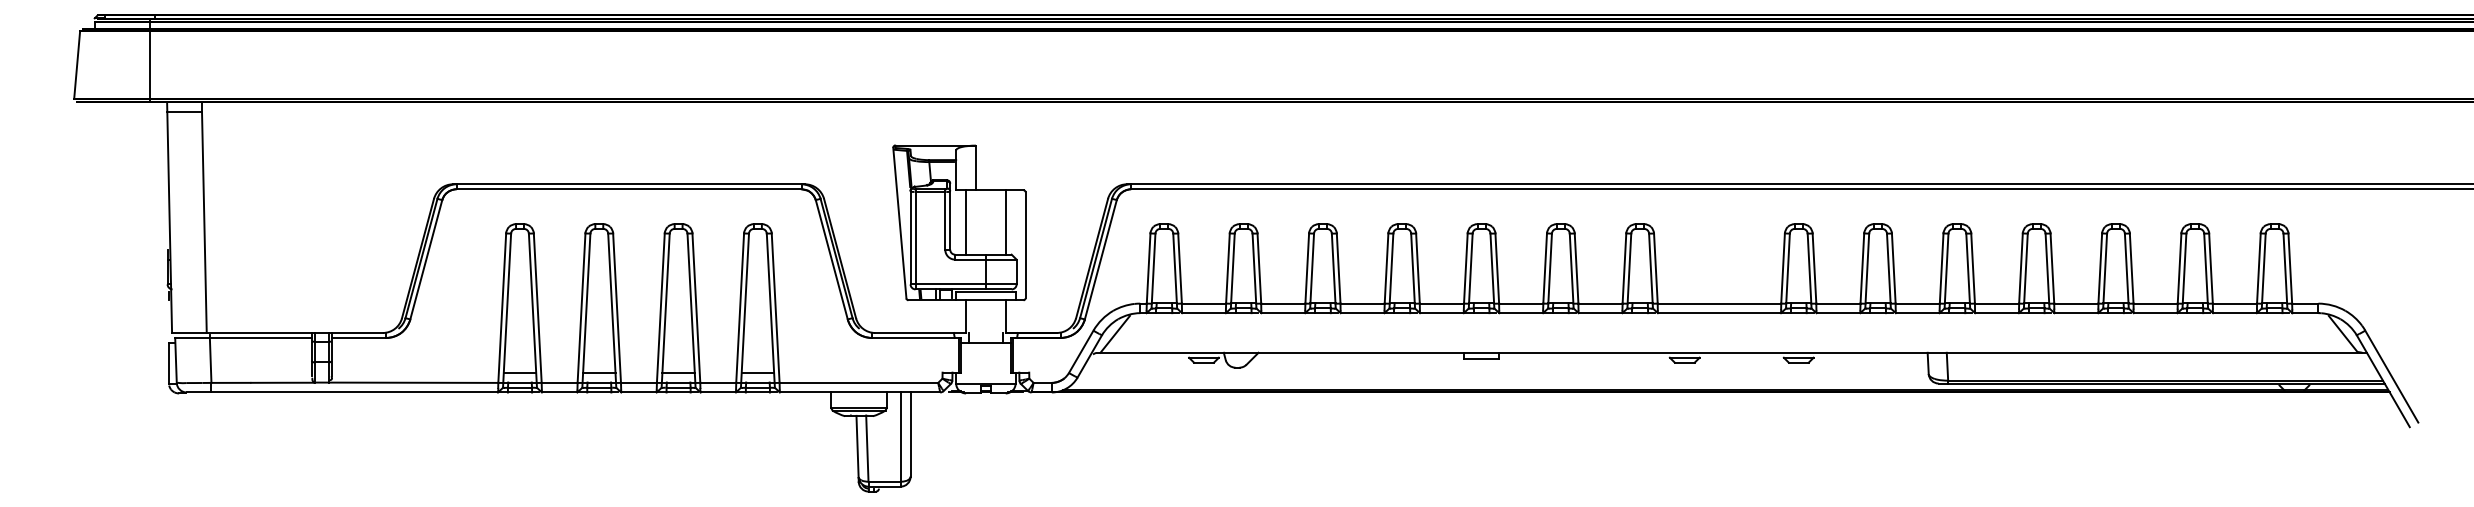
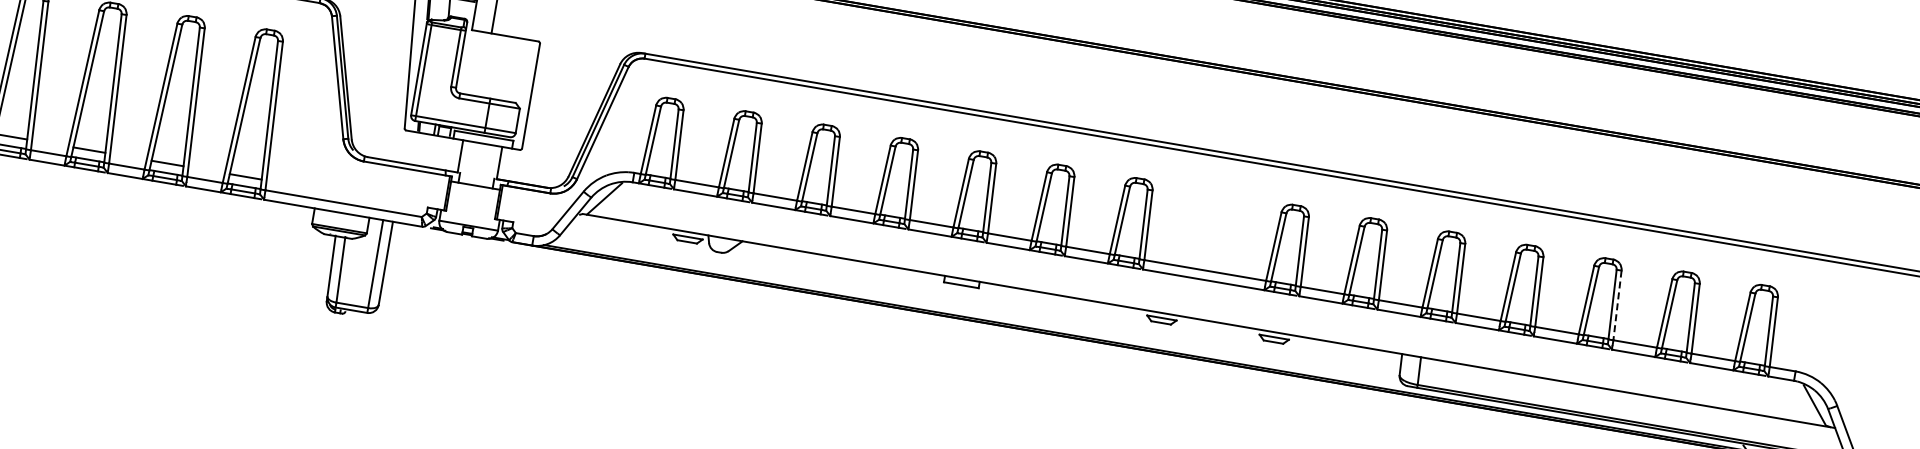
line: (966, 222) -> (476, 63), removed
line: (1005, 222) -> (515, 70), removed
line: (2131, 269) -> (1617, 306), solid -> dashed

